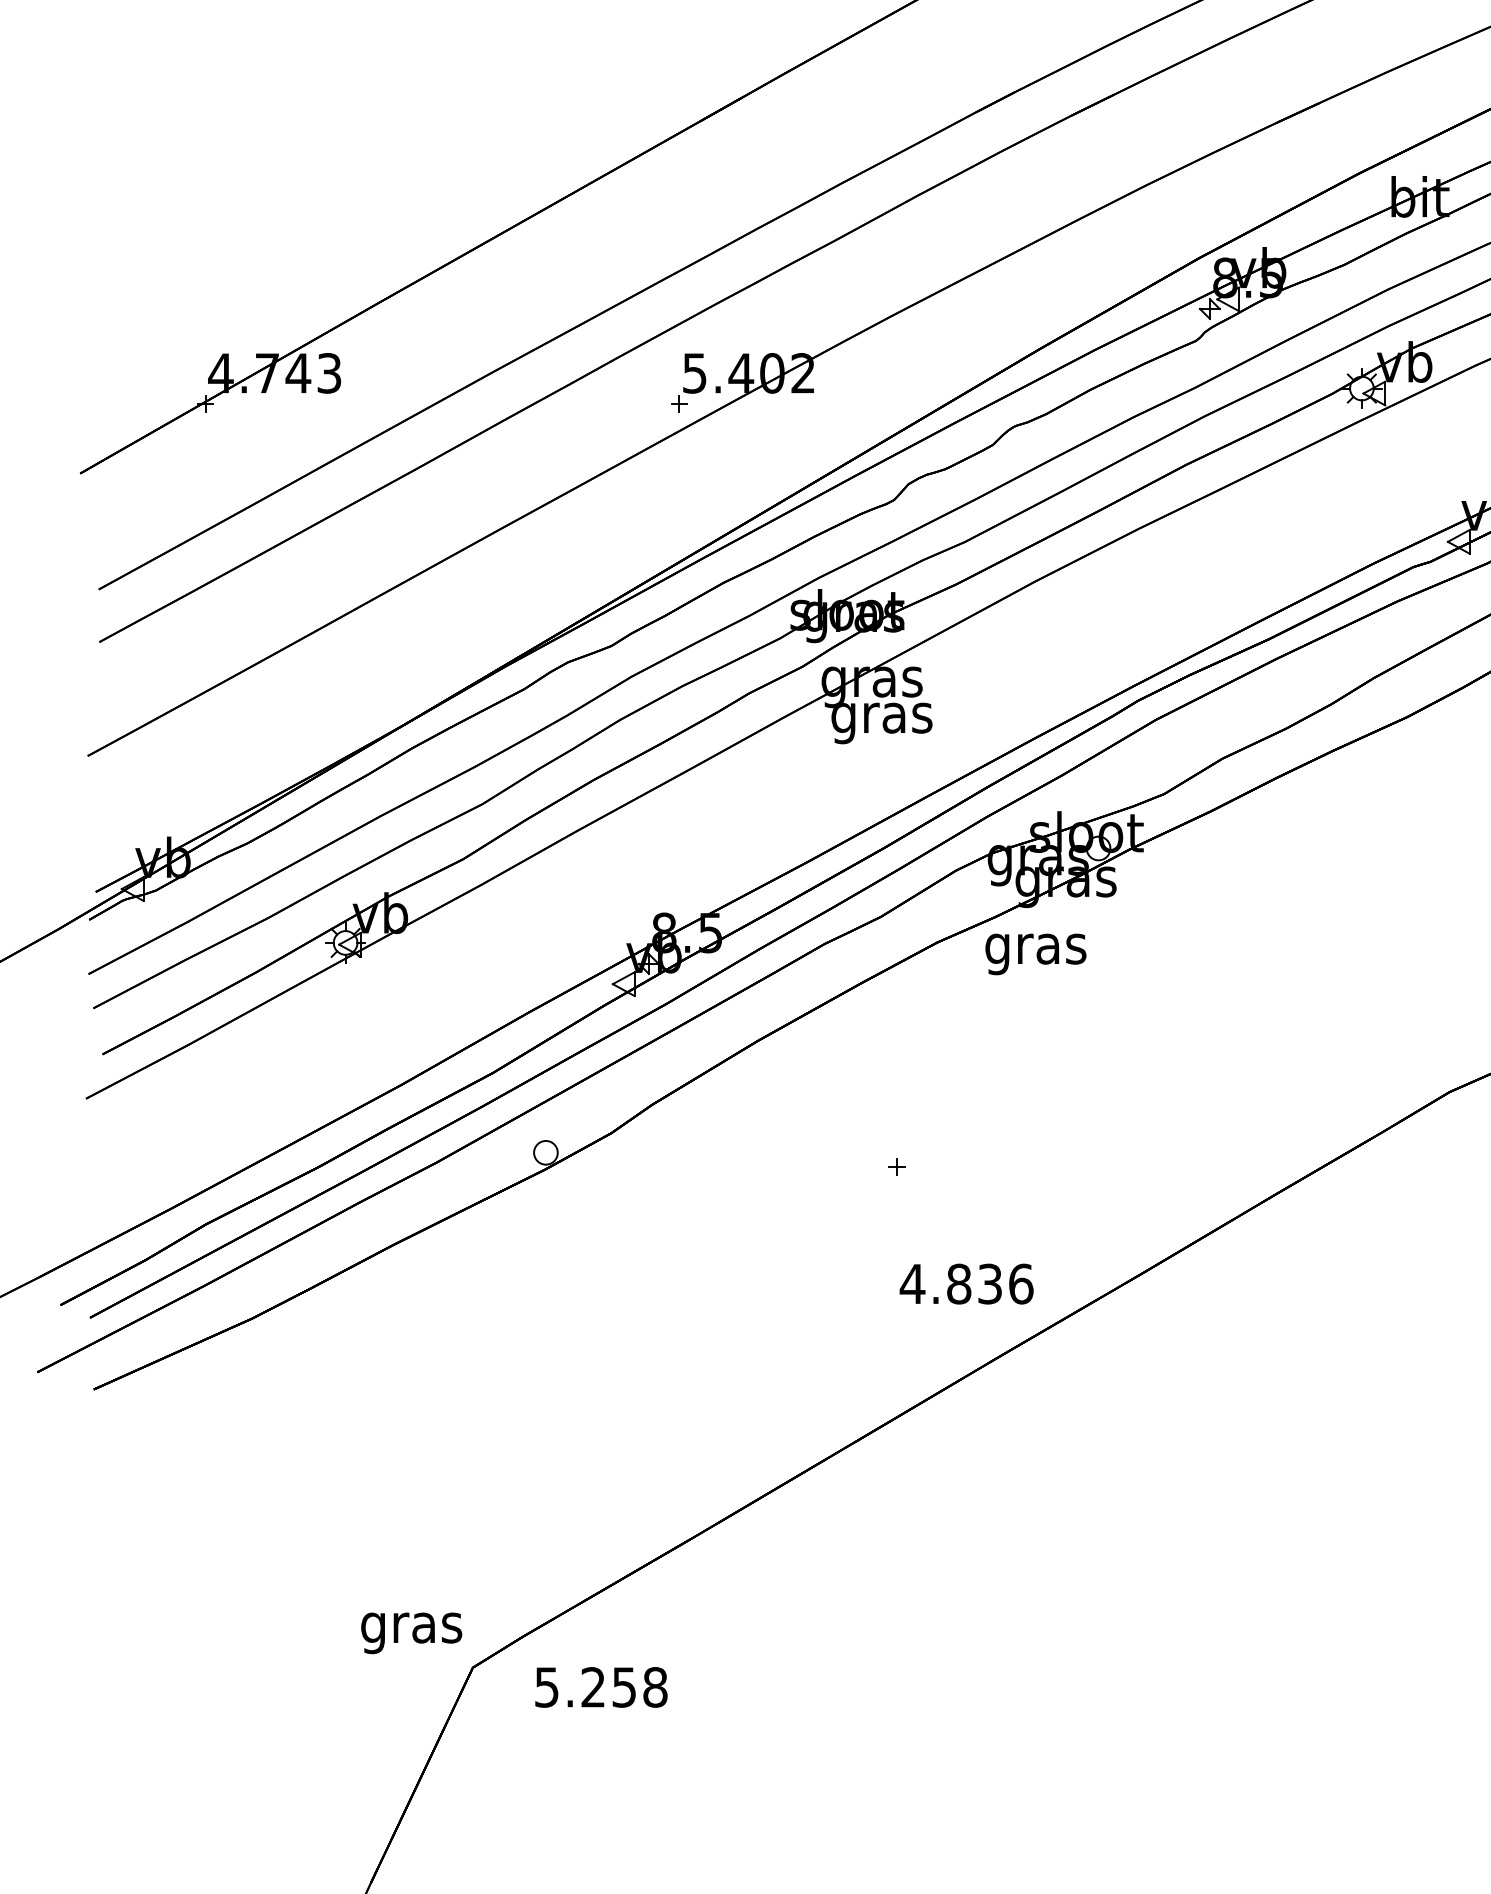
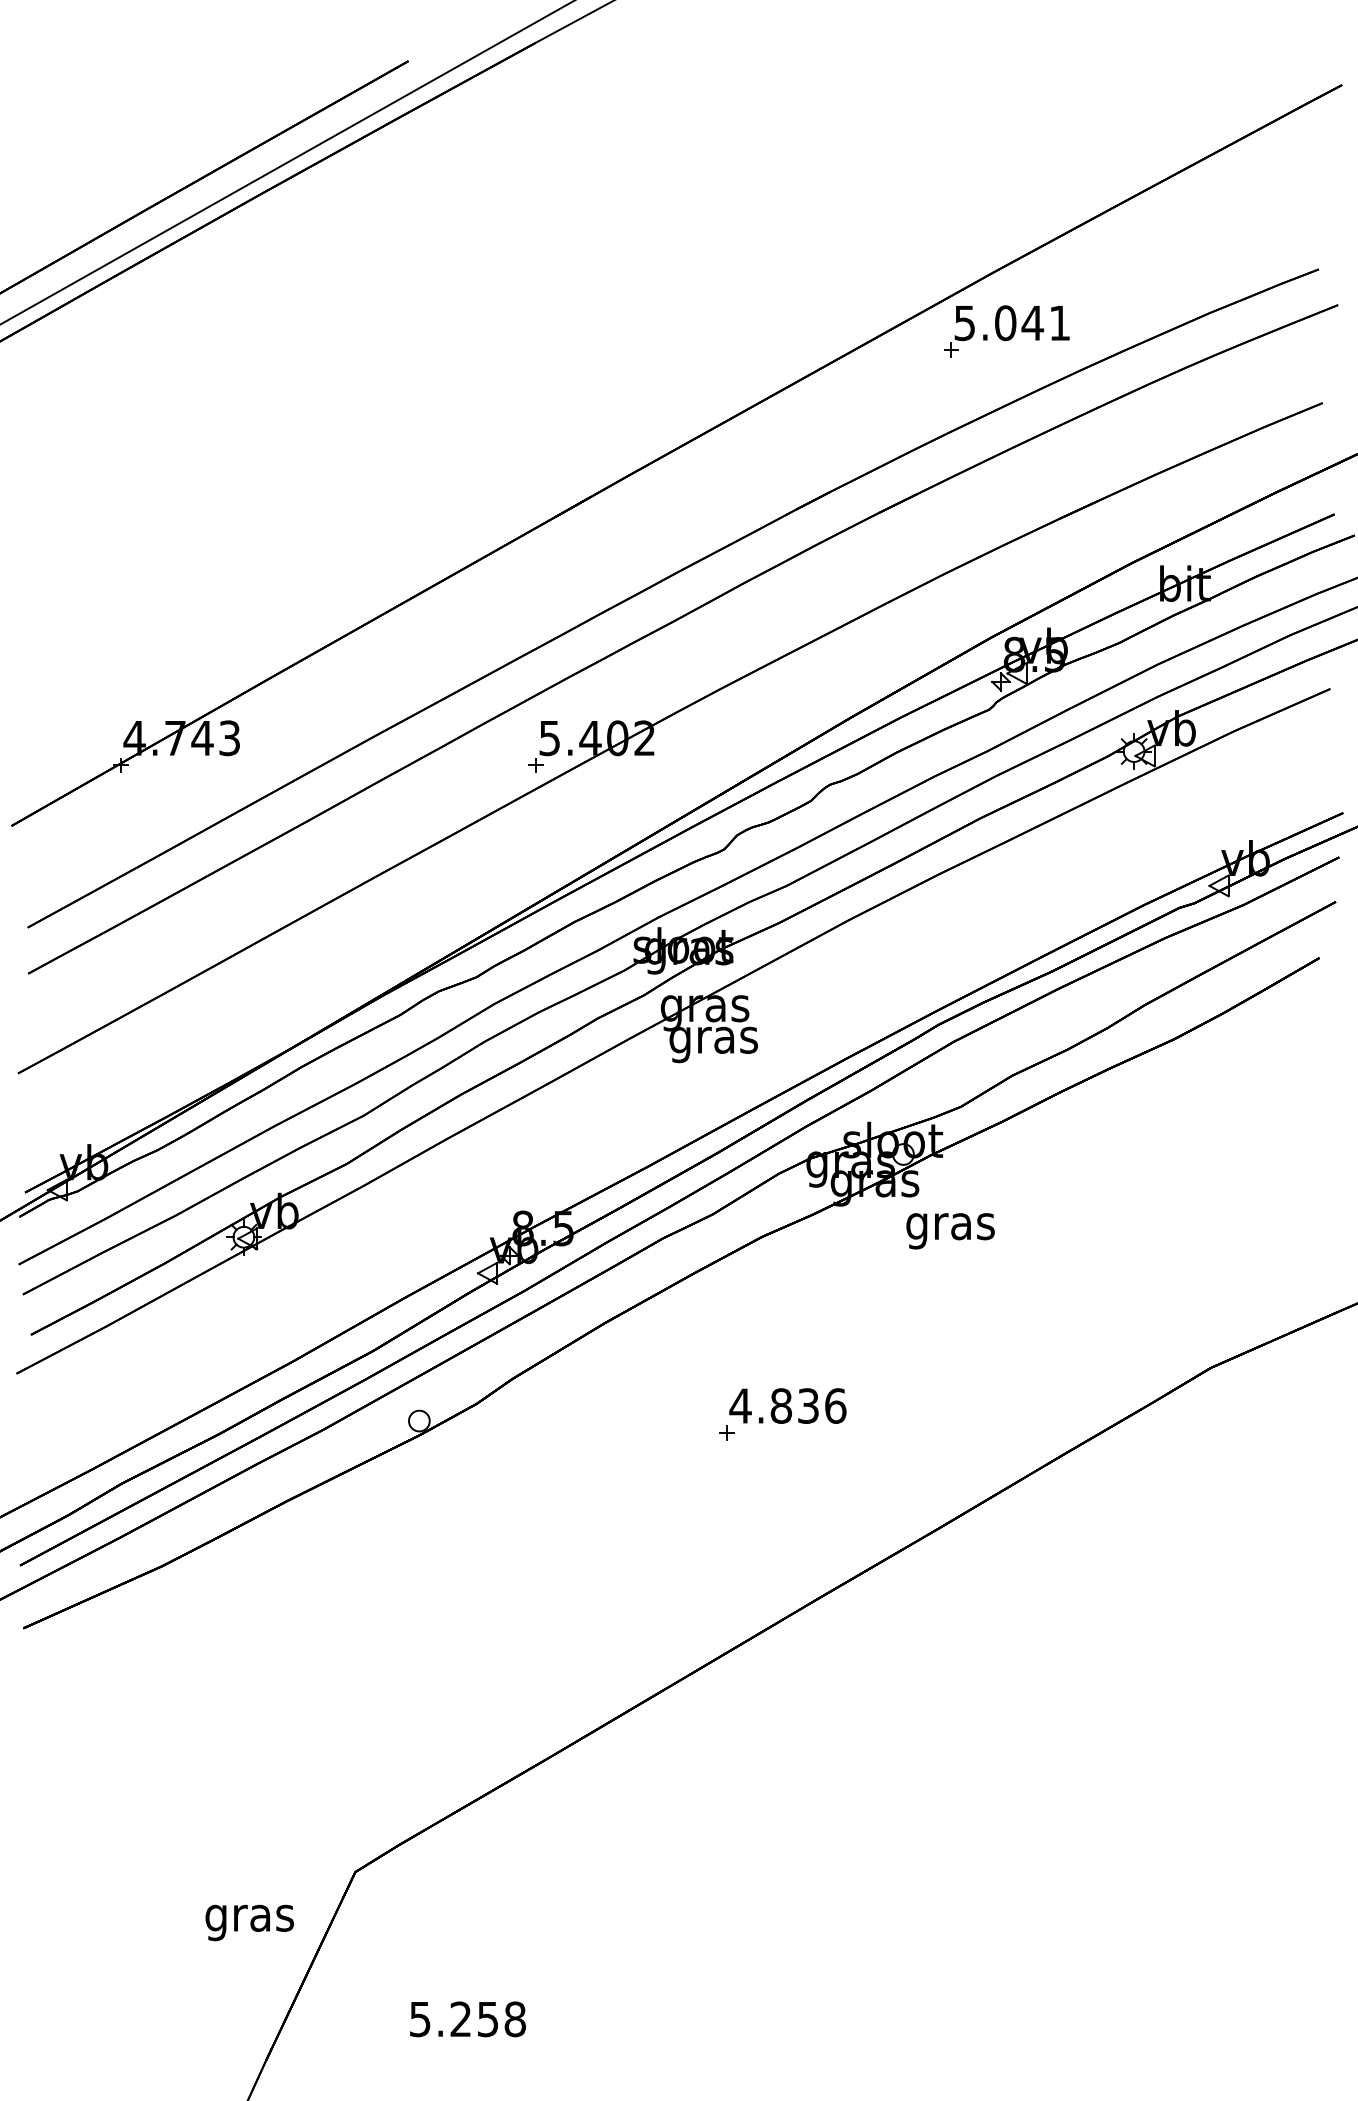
text: (1035, 954) -> (950, 1231), moved
text: (966, 1283) -> (787, 1405), moved
text: (411, 1632) -> (249, 1922), moved
text: (600, 1687) -> (467, 2019), moved

